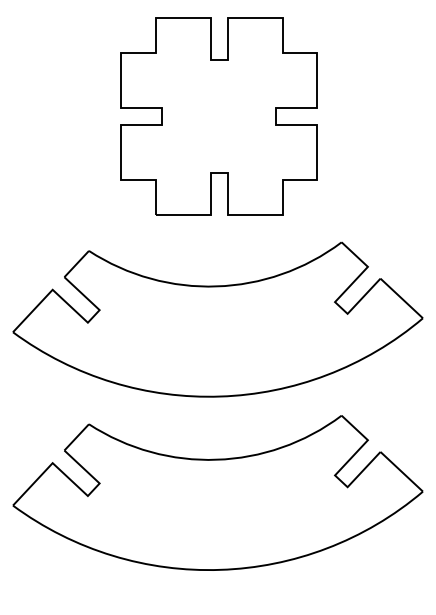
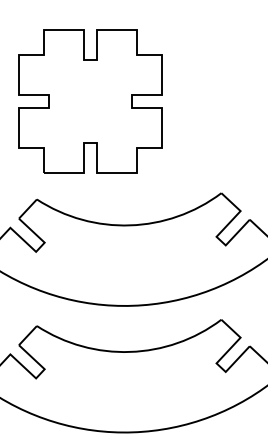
part: (218, 116) -> (89, 101), moved

